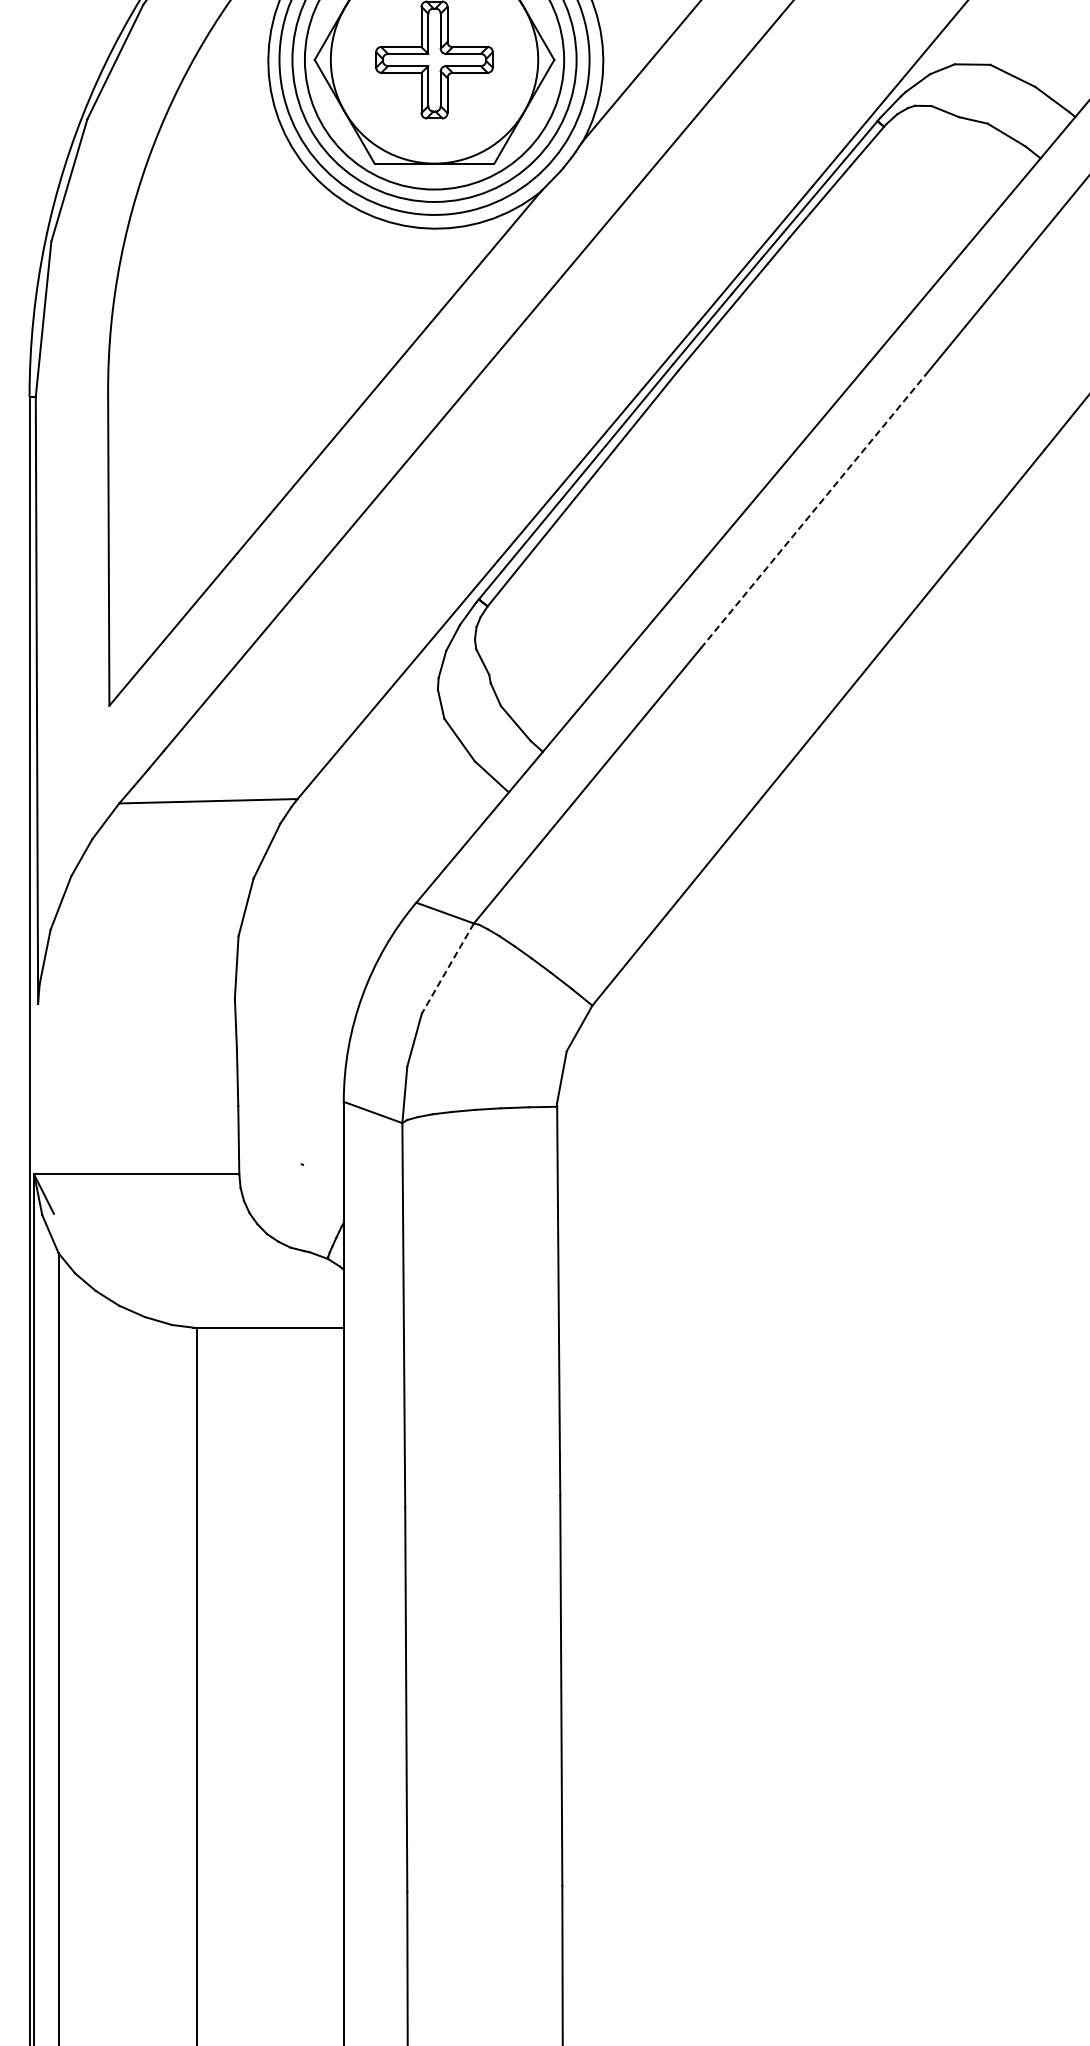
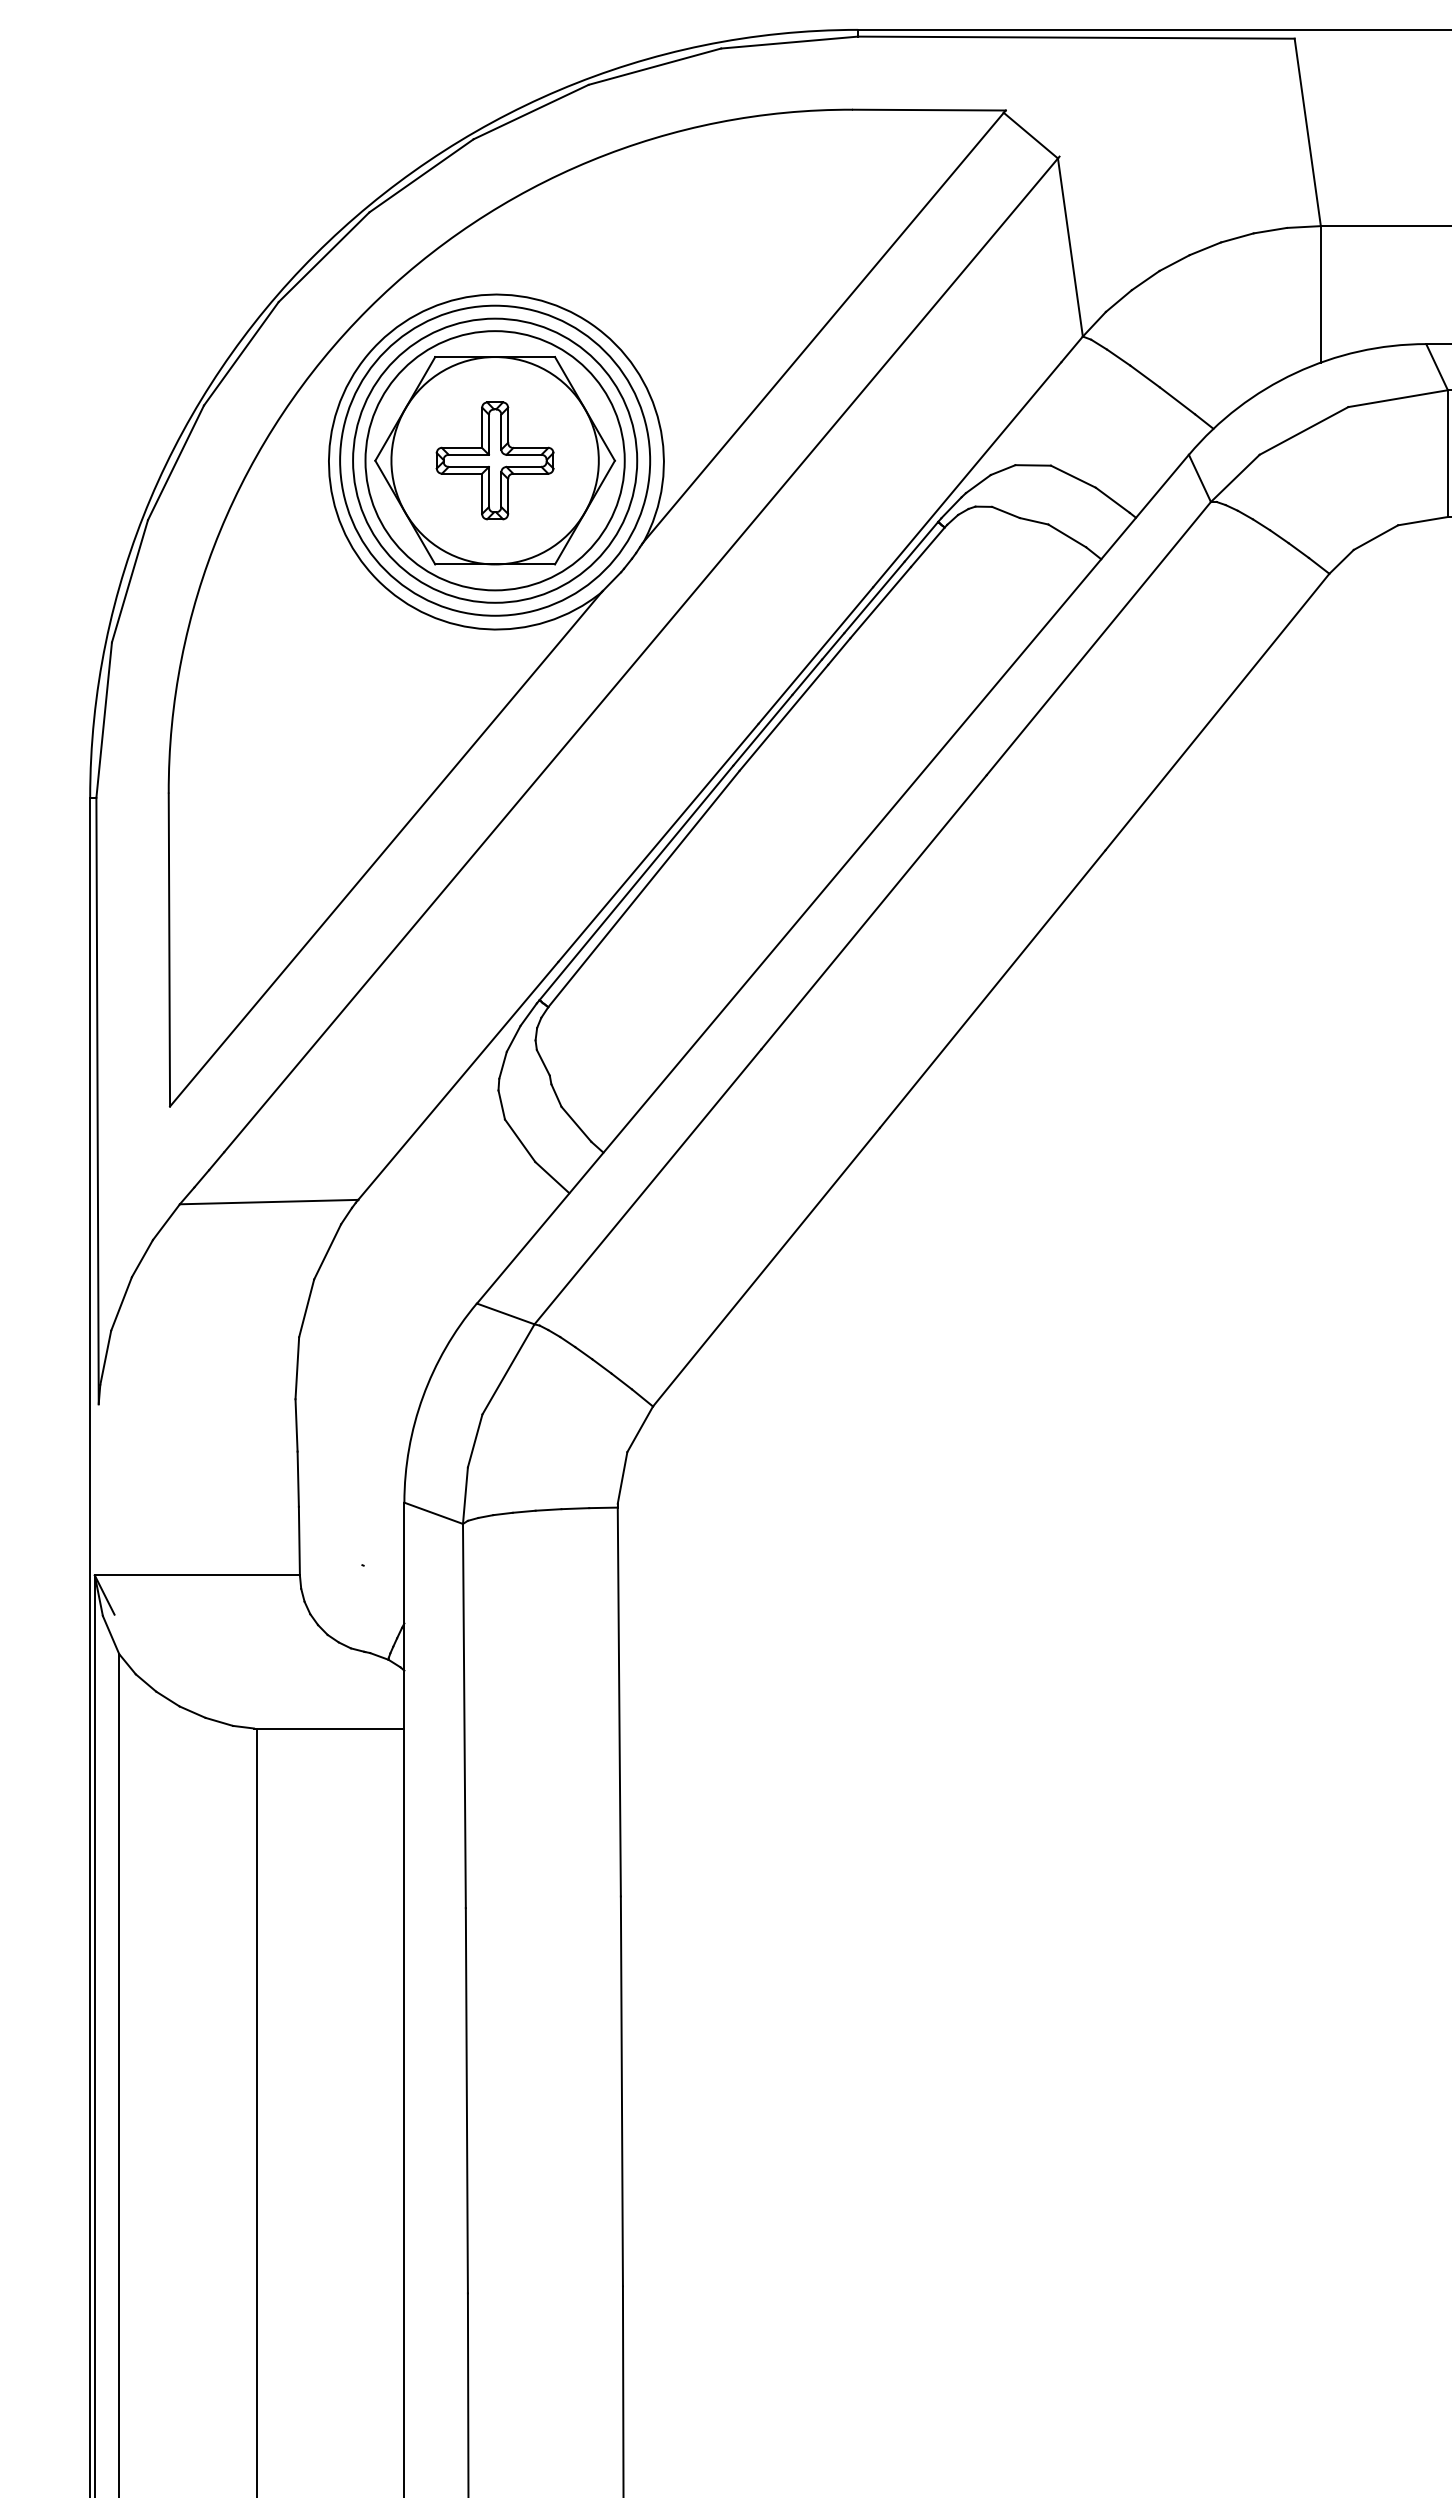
line: (813, 510) -> (874, 911), dashed -> solid
line: (447, 968) -> (508, 1369), dashed -> solid

